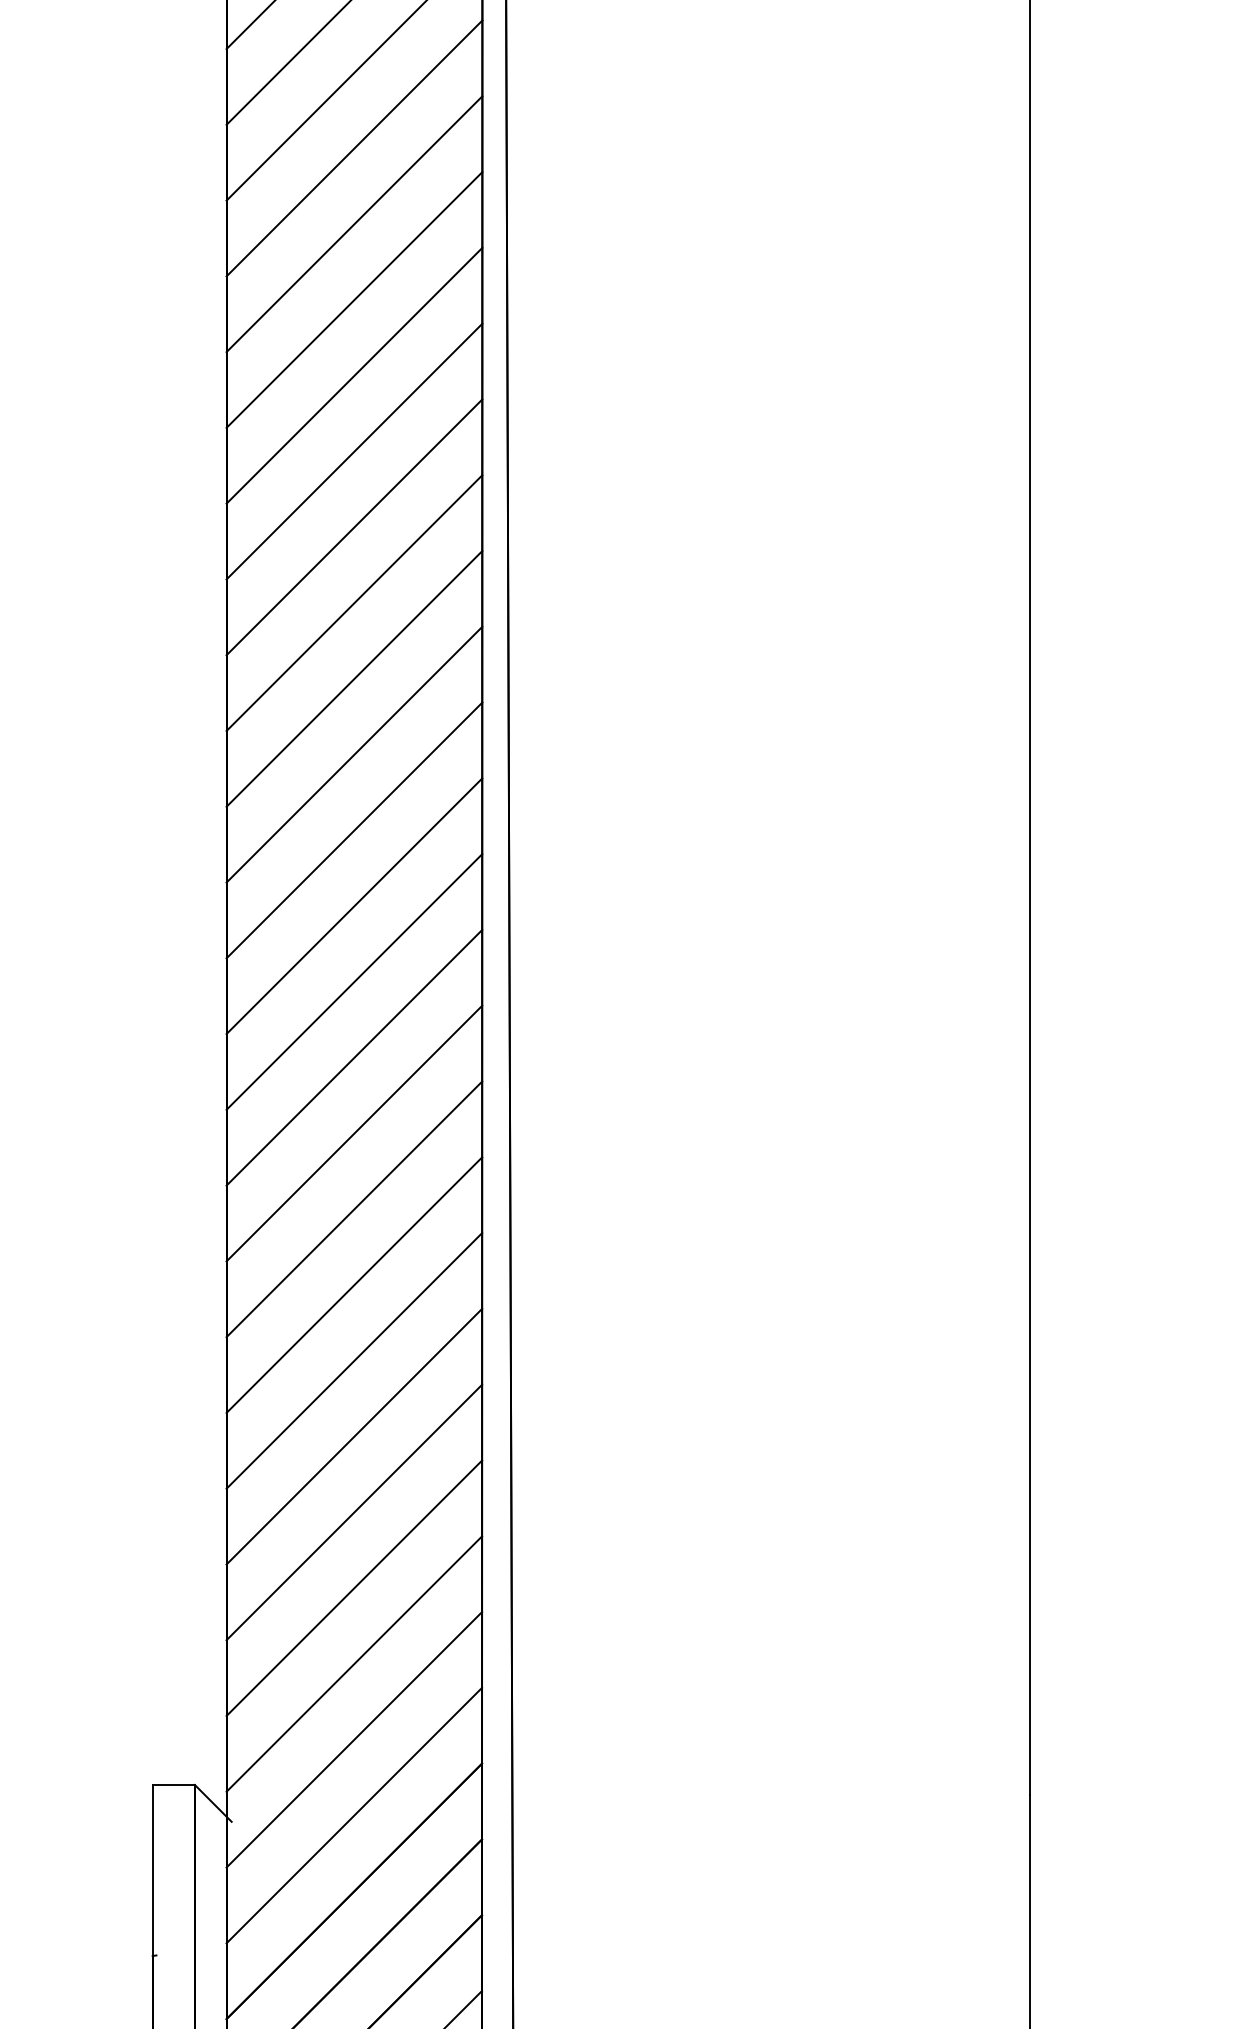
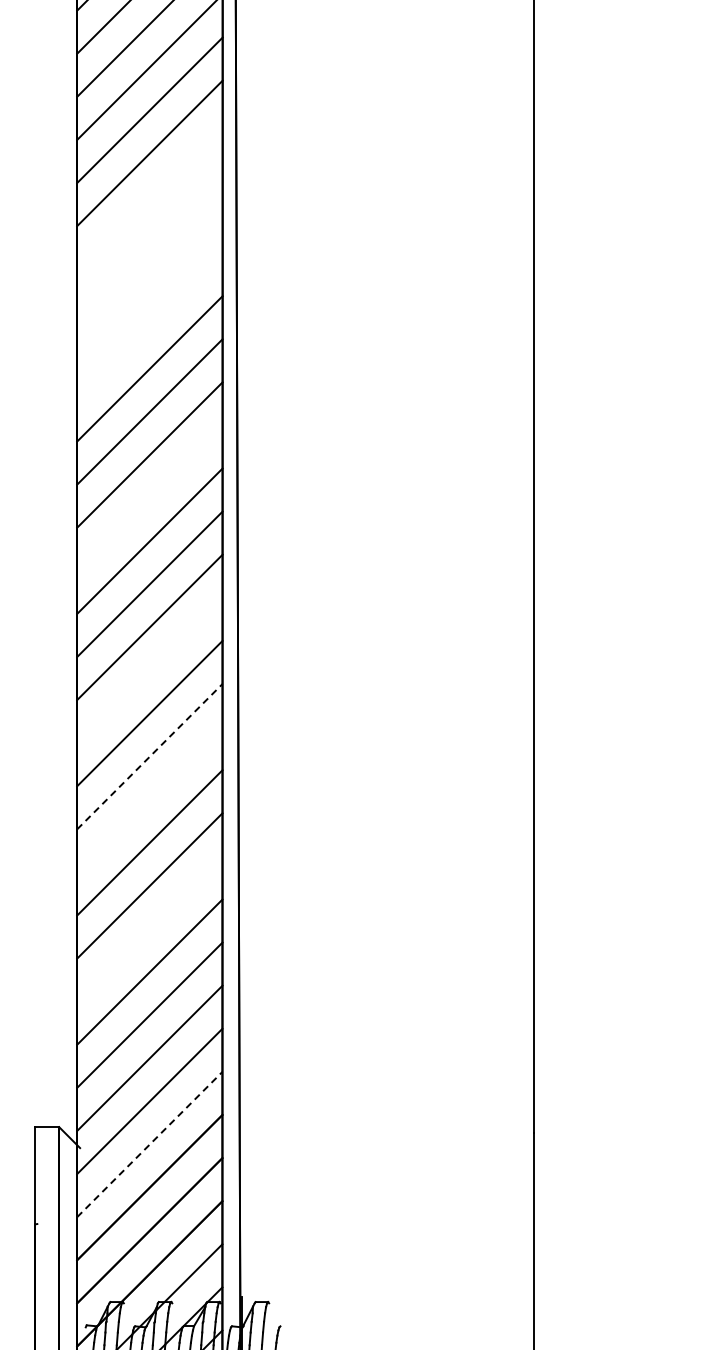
line: (353, 148) -> (149, 196), removed
line: (353, 224) -> (149, 239), removed
line: (353, 299) -> (149, 282), removed
line: (353, 375) -> (149, 325), removed
line: (353, 677) -> (149, 497), removed
line: (353, 982) -> (149, 670), removed
line: (353, 1133) -> (149, 756), solid -> dashed
line: (353, 1208) -> (149, 799), removed
line: (353, 1435) -> (149, 928), removed
line: (353, 1815) -> (149, 1144), solid -> dashed

